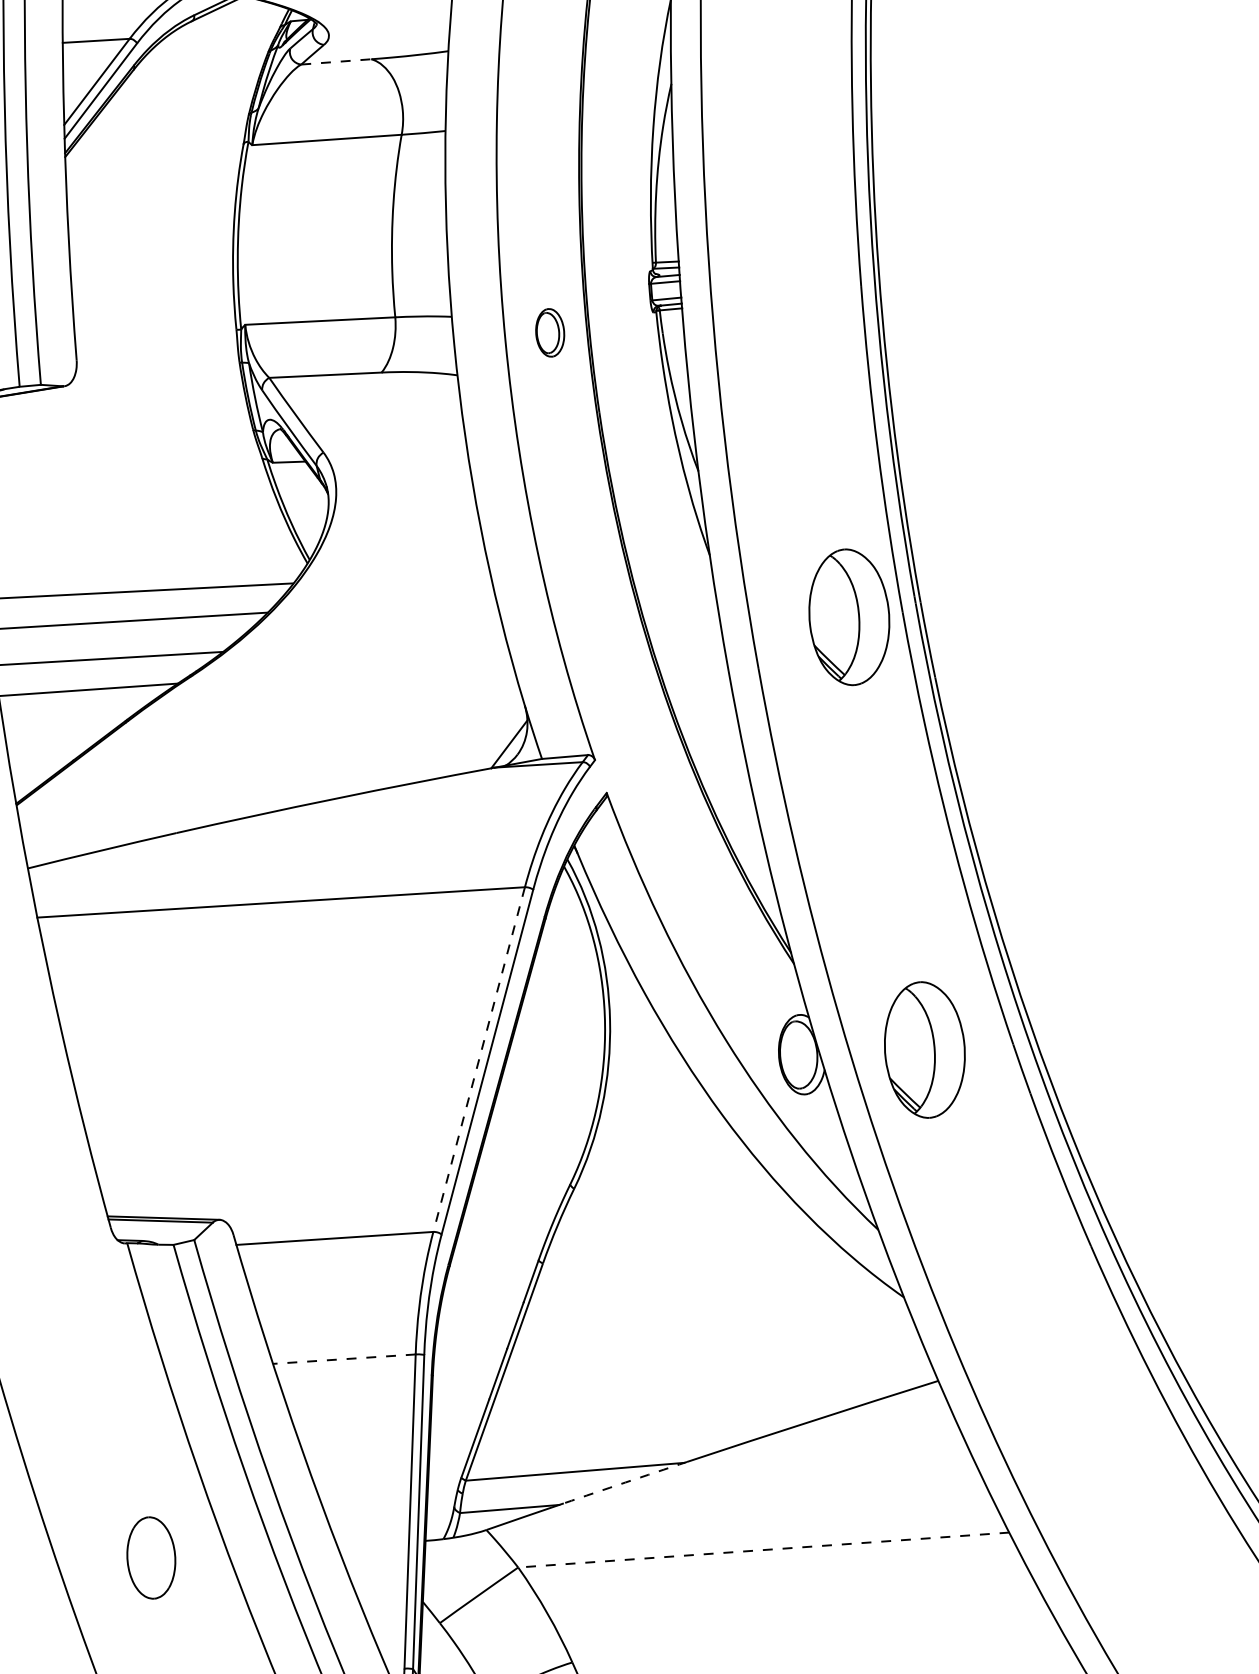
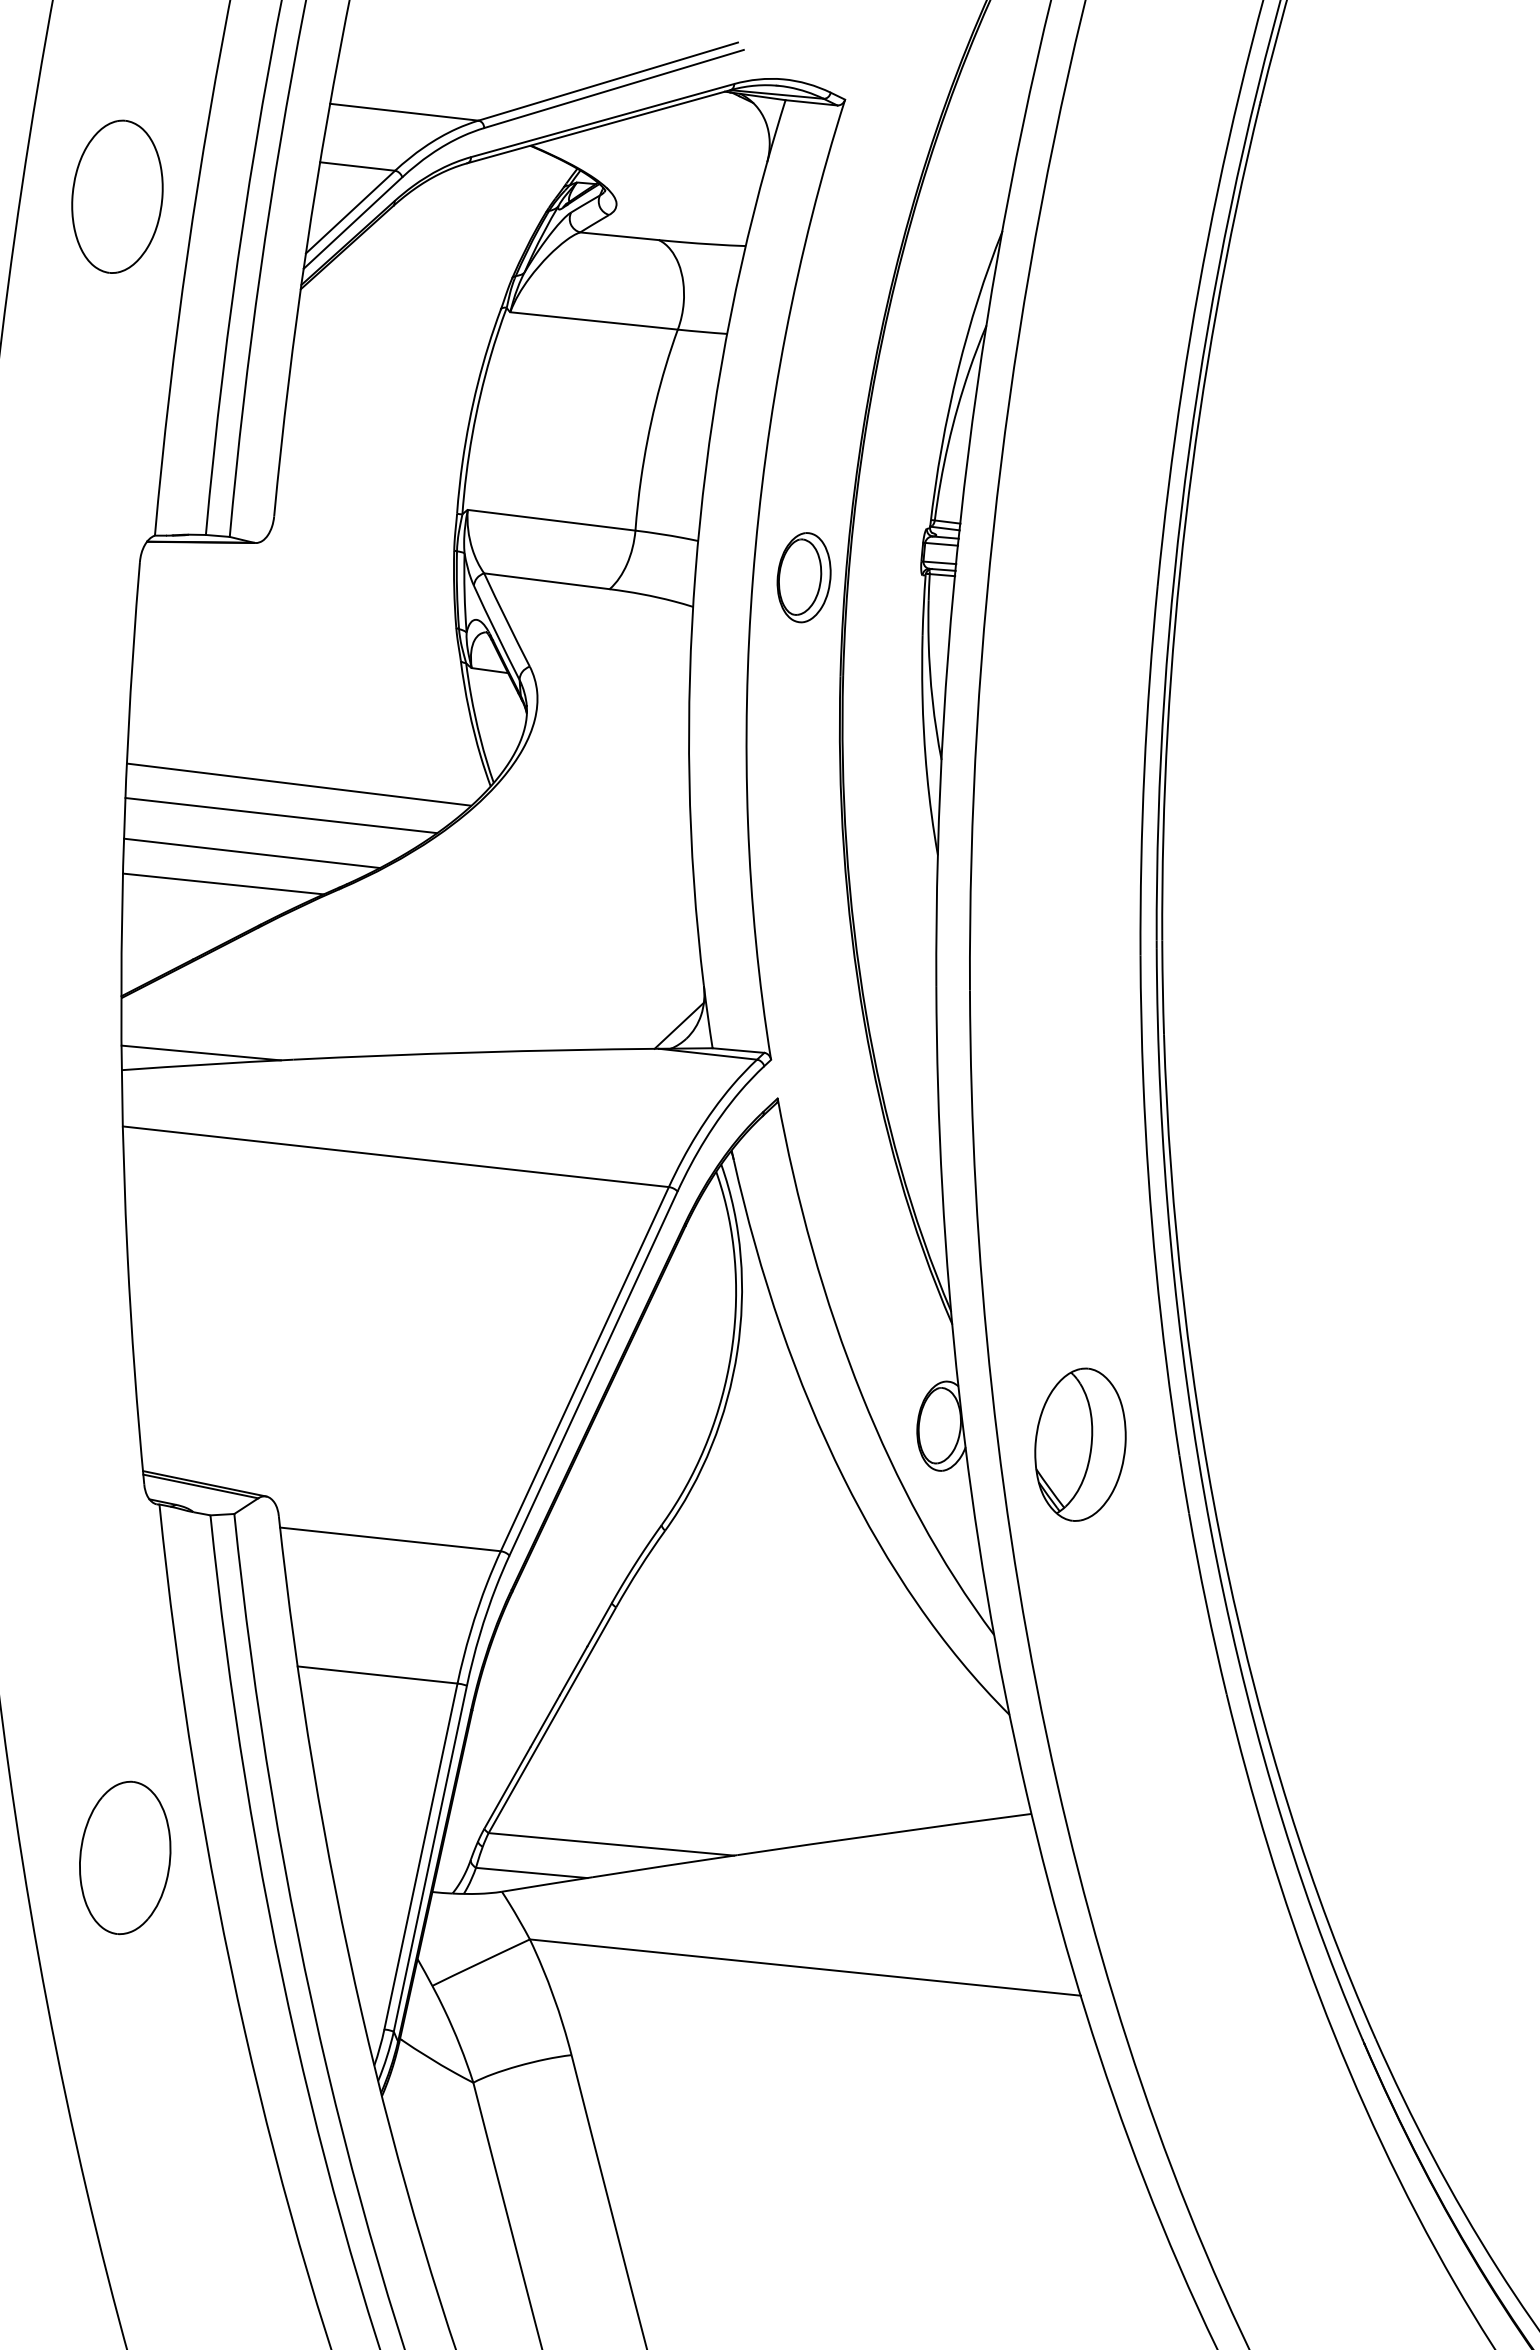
line: (336, 62) -> (619, 236), dashed -> solid
part: (549, 332) -> (803, 577), size x1.67
part: (849, 617) -> (1080, 950), removed
line: (94, 840) -> (200, 1052), added
line: (478, 1059) -> (584, 1369), dashed -> solid
line: (344, 1358) -> (377, 1674), dashed -> solid
arc: (625, 1482) -> (665, 1866), dashed -> solid
line: (763, 1549) -> (805, 1967), dashed -> solid
part: (151, 1557) -> (125, 1857), size x1.67

